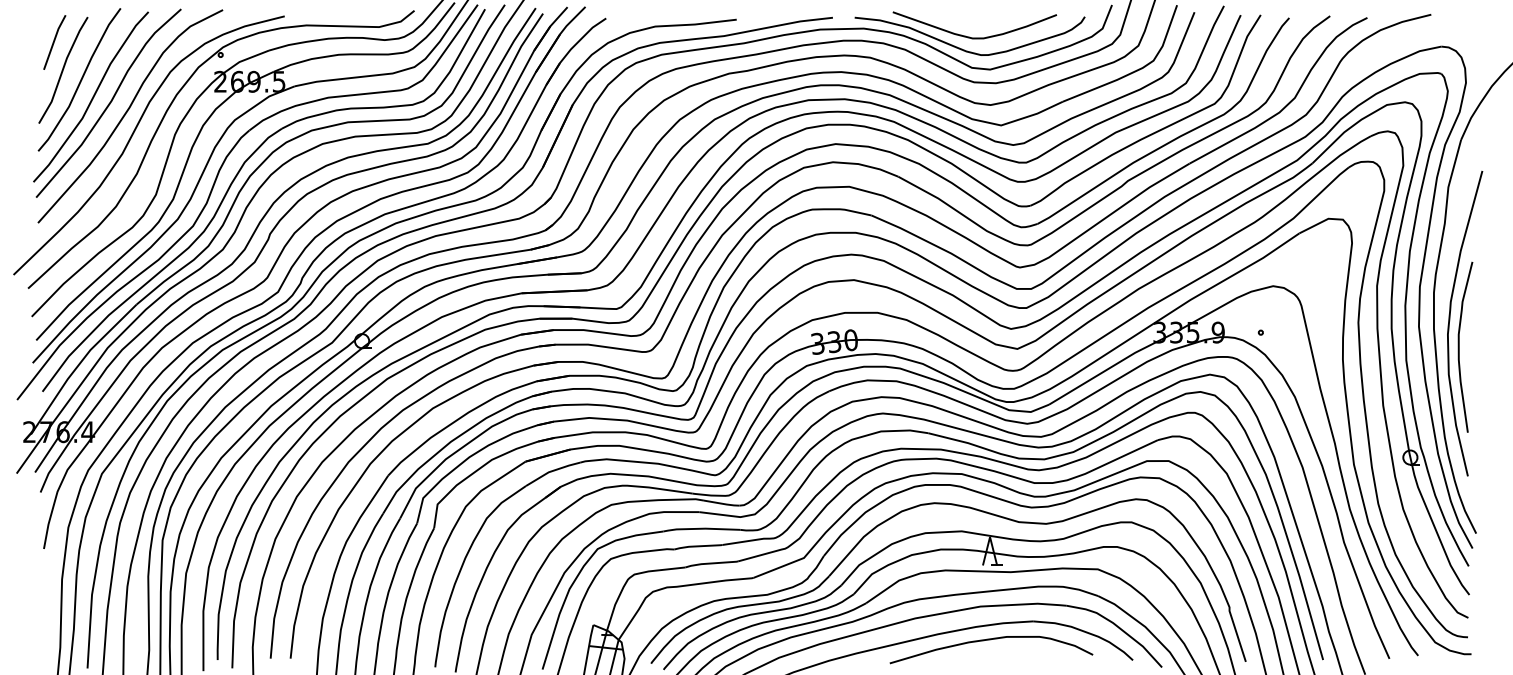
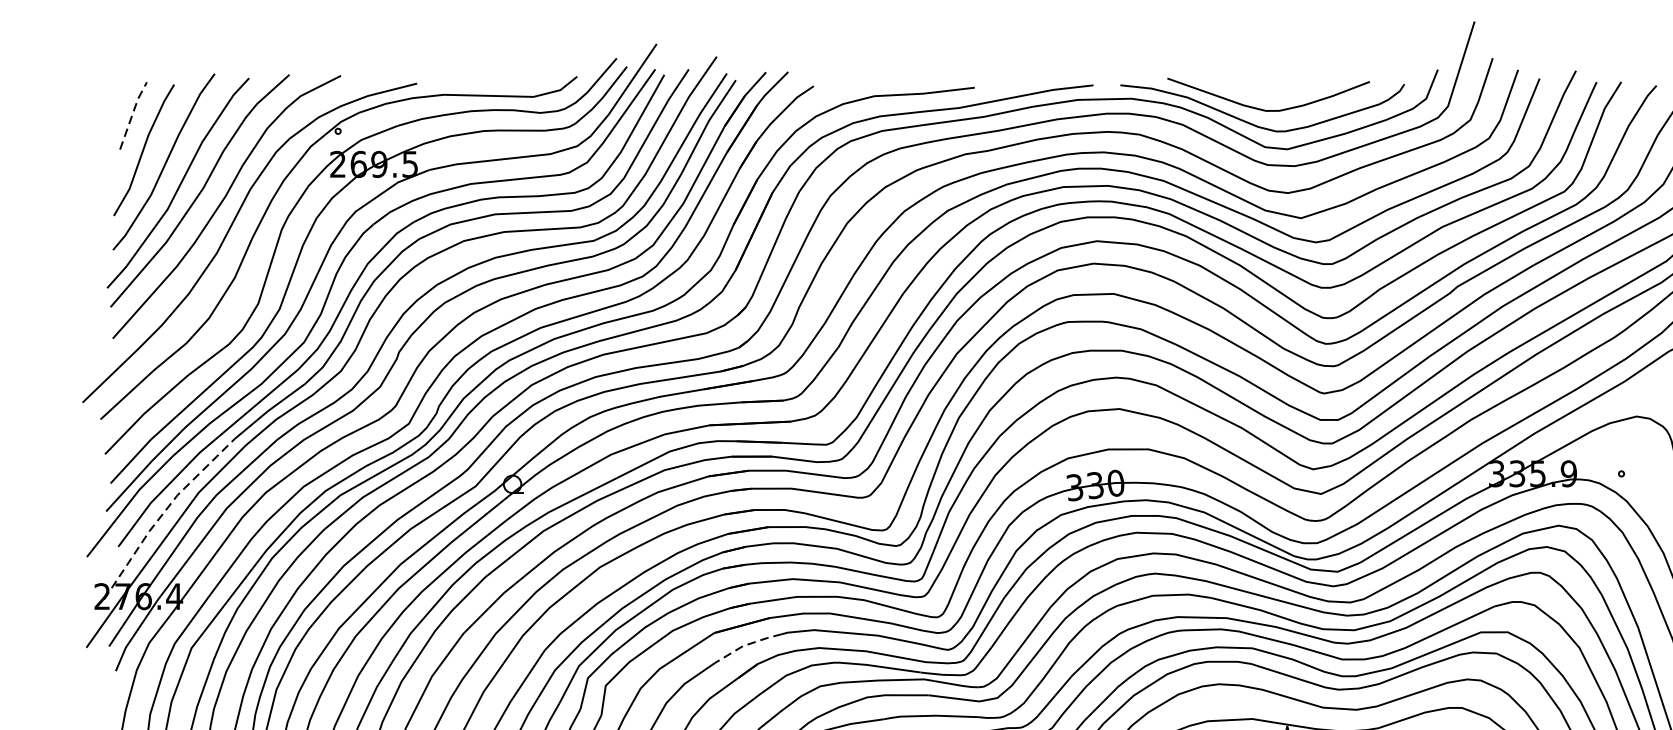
line: (54, 40) -> (133, 113), solid -> dashed
line: (78, 364) -> (162, 513), solid -> dashed
line: (551, 471) -> (746, 645), solid -> dashed

